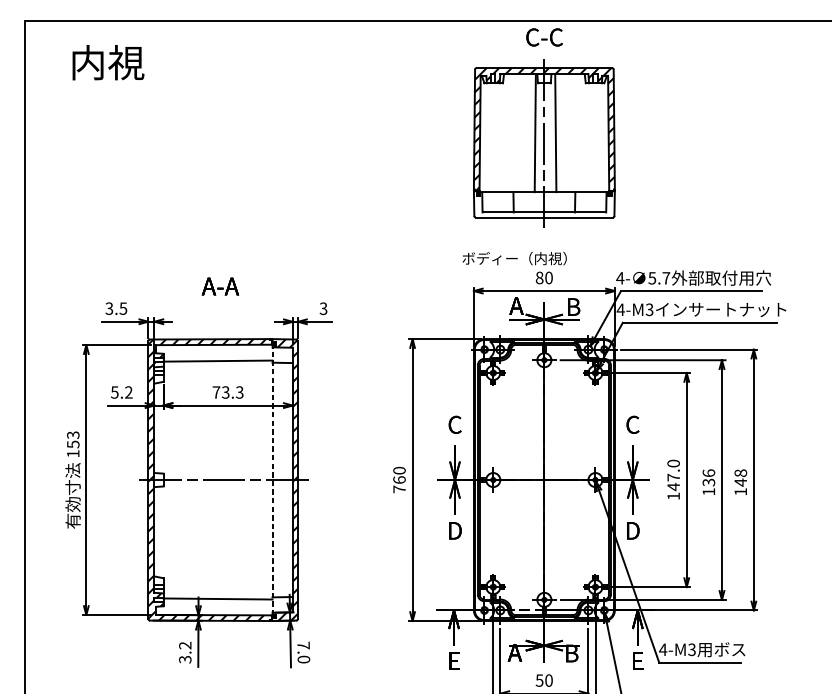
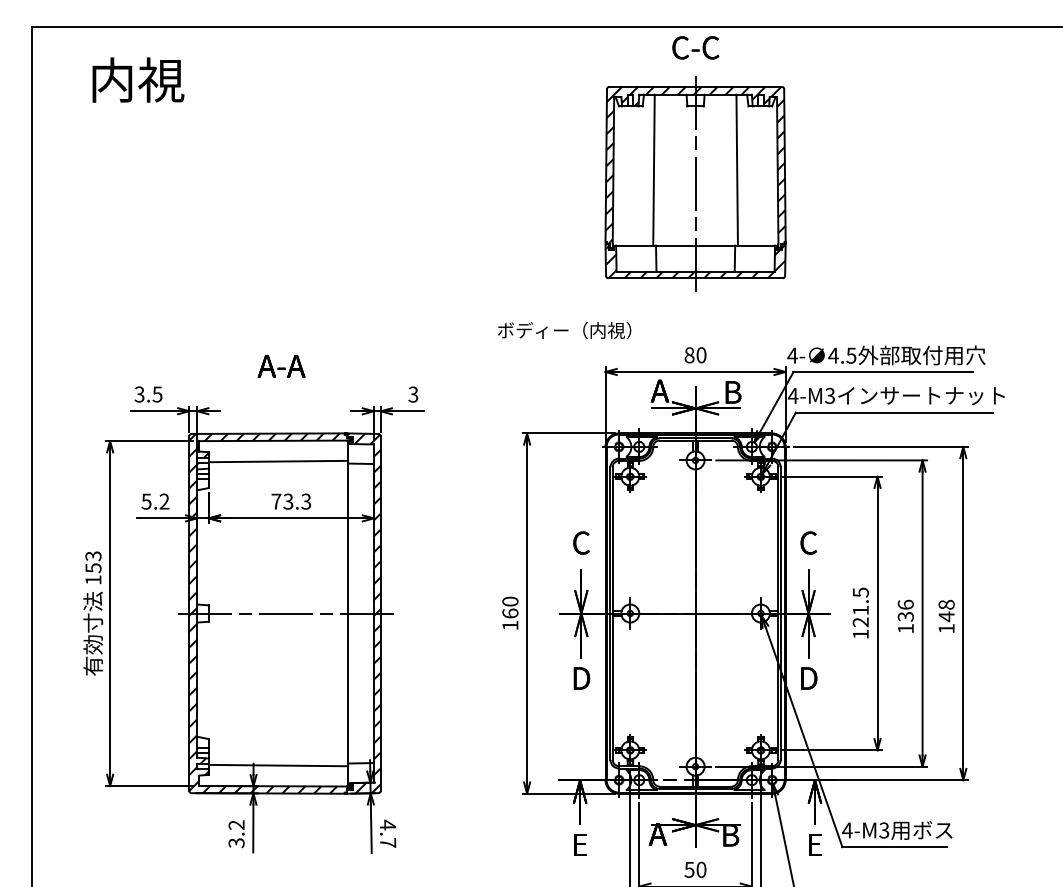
line: (534, 132) -> (653, 169), moved
line: (555, 132) -> (736, 169), moved
hatch: (544, 204) -> (695, 261), added
text: (514, 258) -> (564, 330), moved
text: (659, 278) -> (842, 355), 5.7 -> 4.5
text: (673, 475) -> (860, 607), 147.0 -> 121.5
line: (272, 480) -> (348, 613), dashed -> solid
text: (399, 489) -> (510, 625), 760 -> 160
text: (304, 652) -> (388, 833), 7.0 -> 4.7

